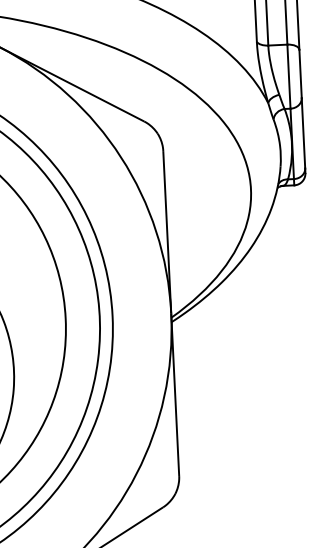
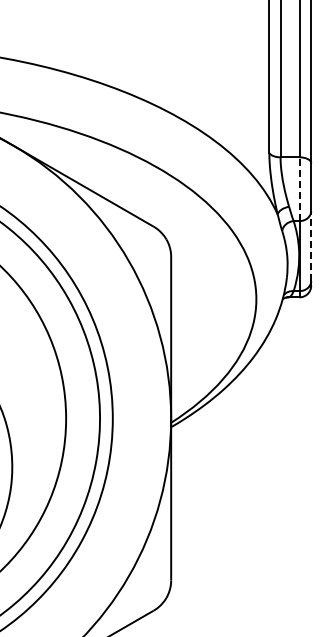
line: (288, 76) -> (299, 189), solid -> dashed
line: (303, 132) -> (311, 245), solid -> dashed

